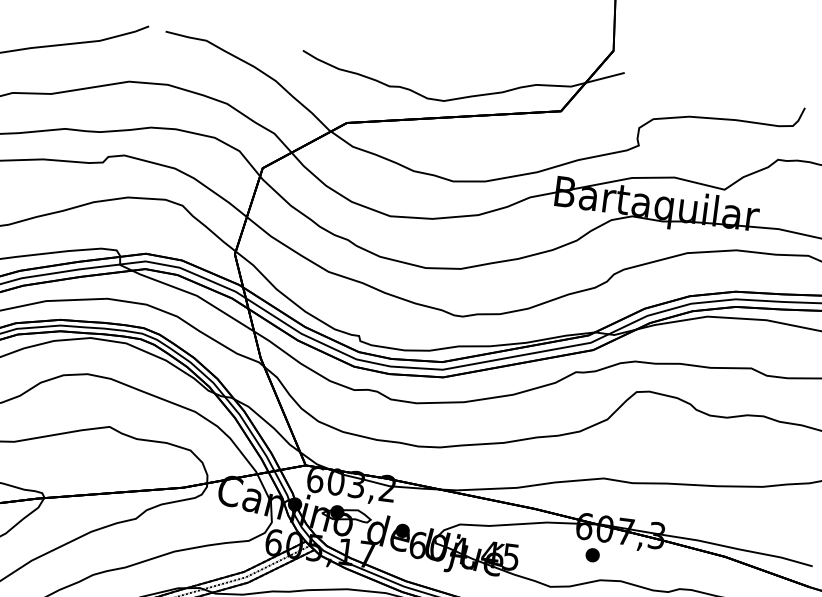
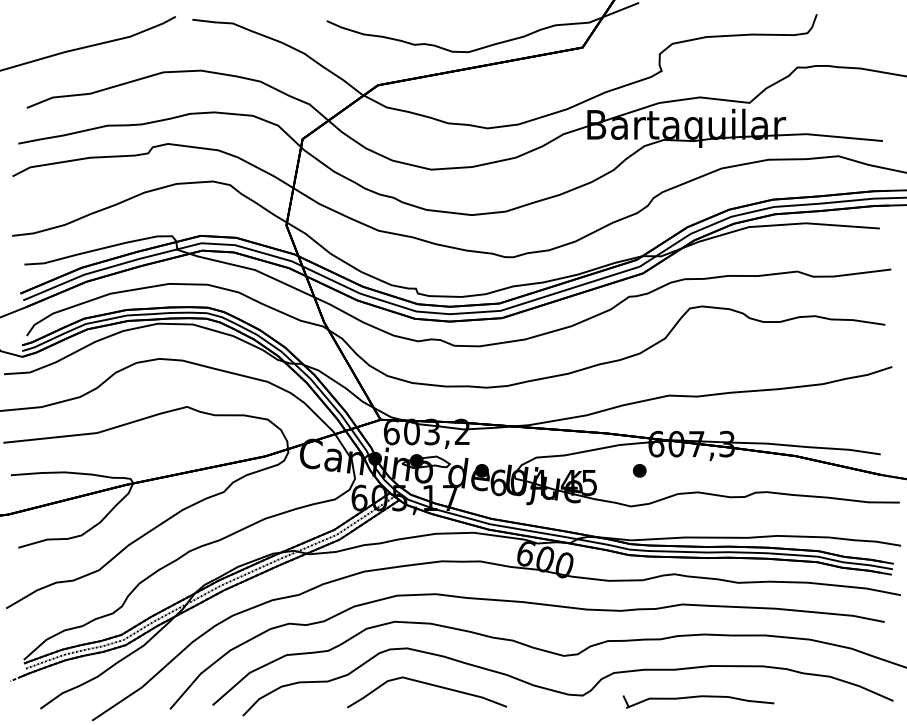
part: (592, 554) -> (639, 470), moved

